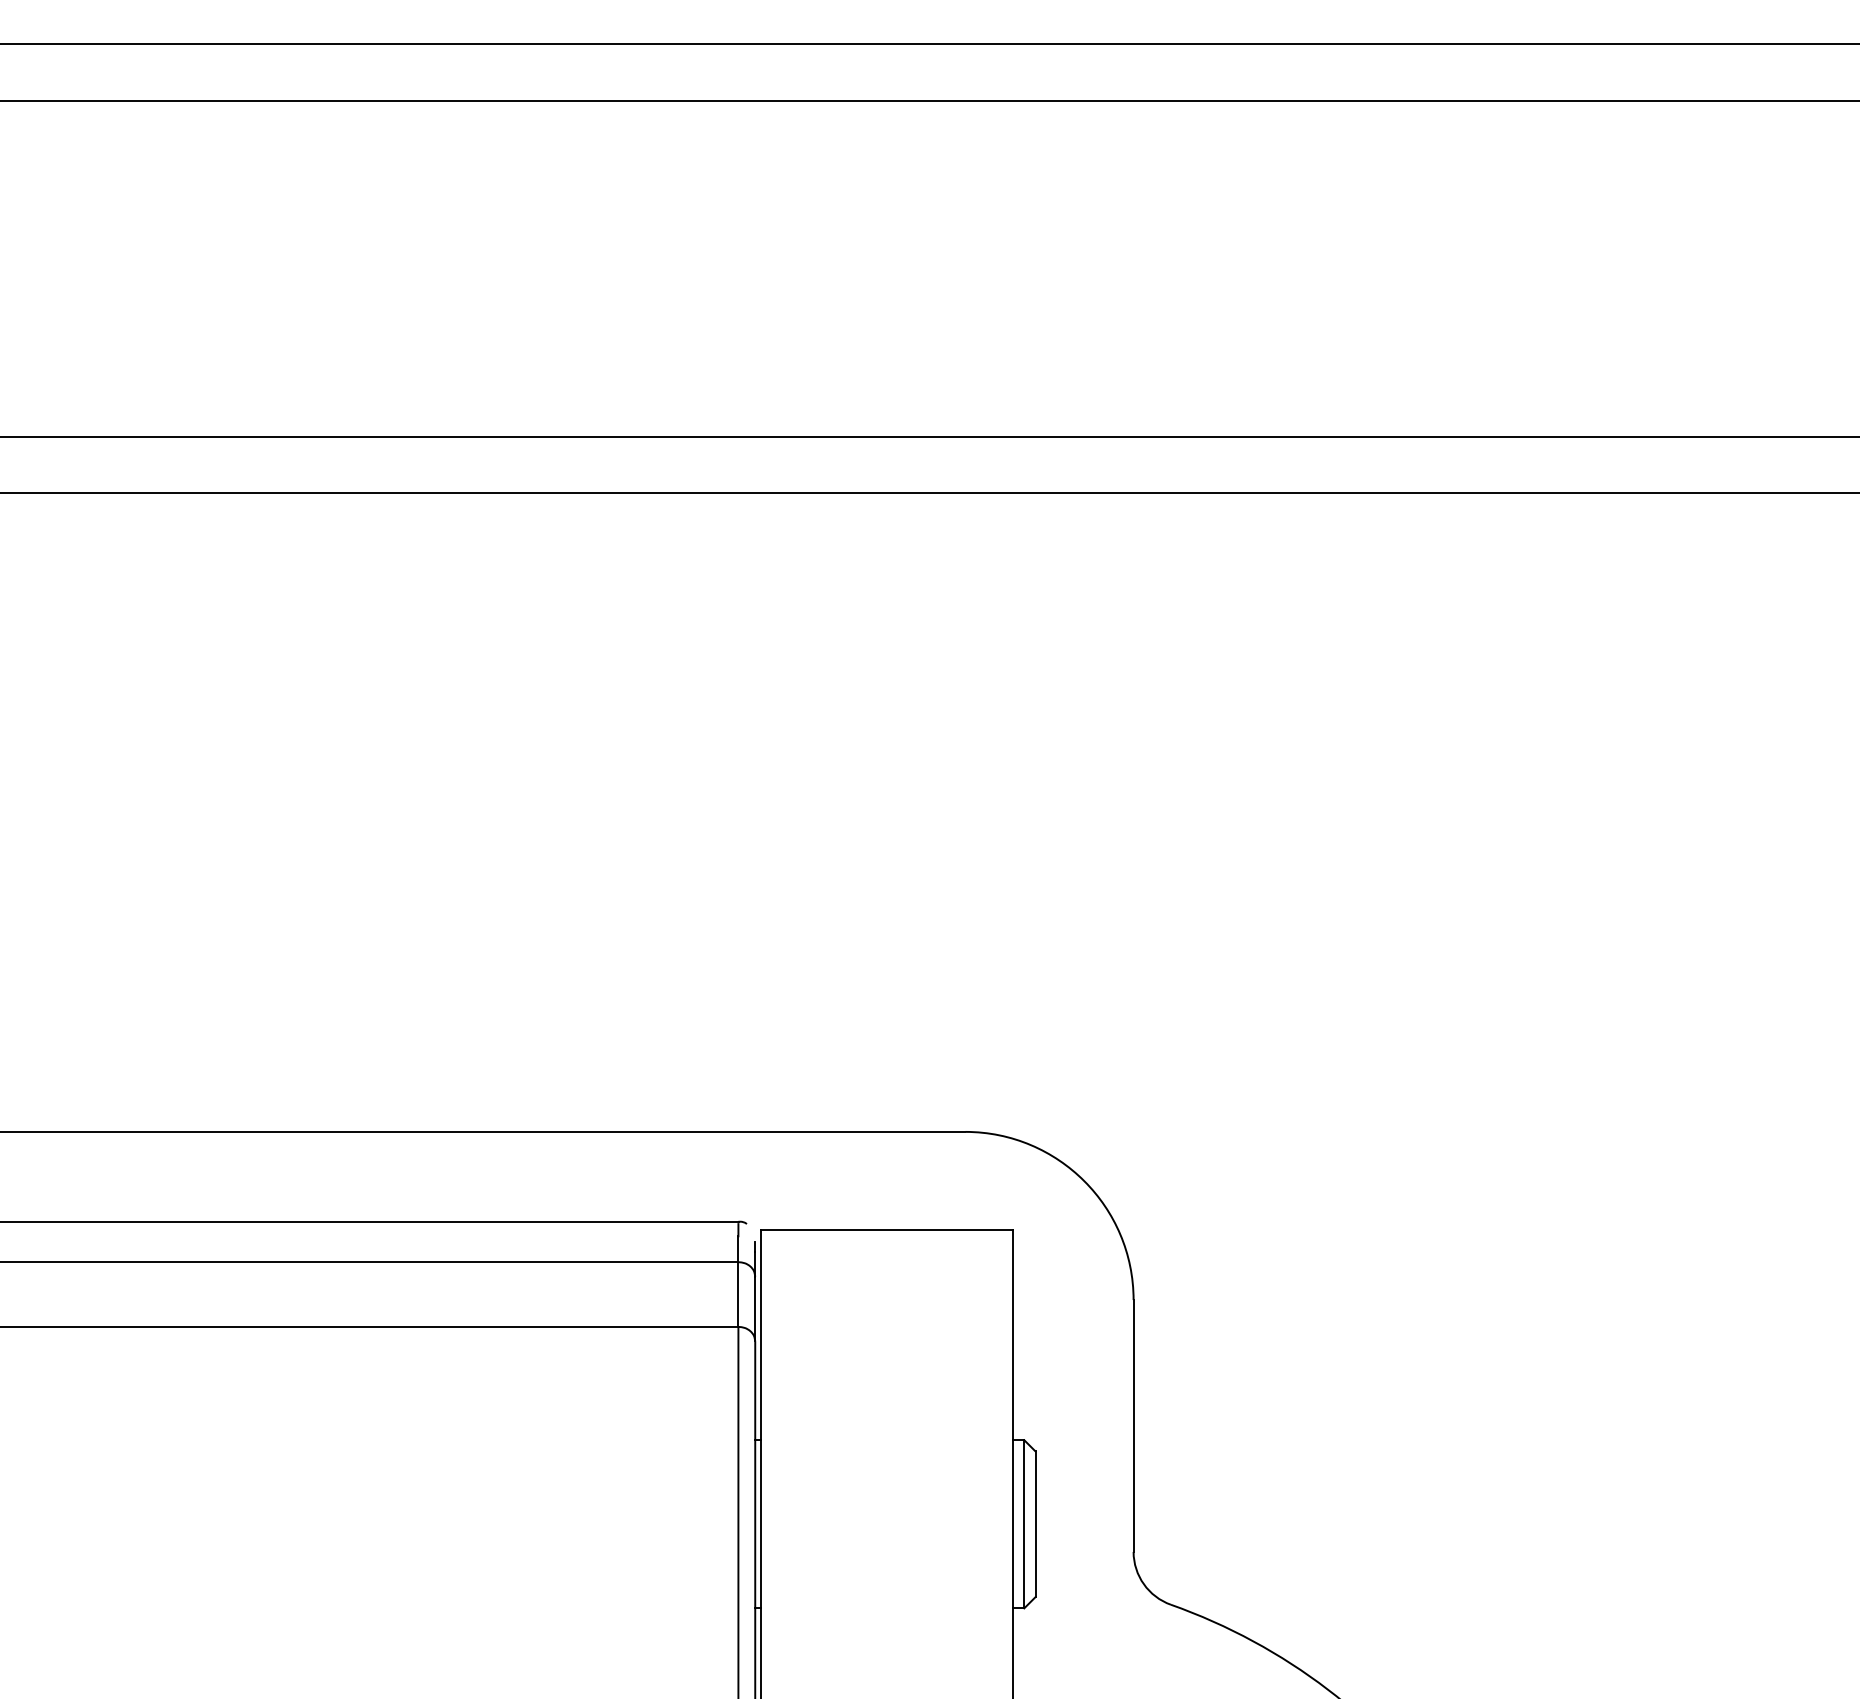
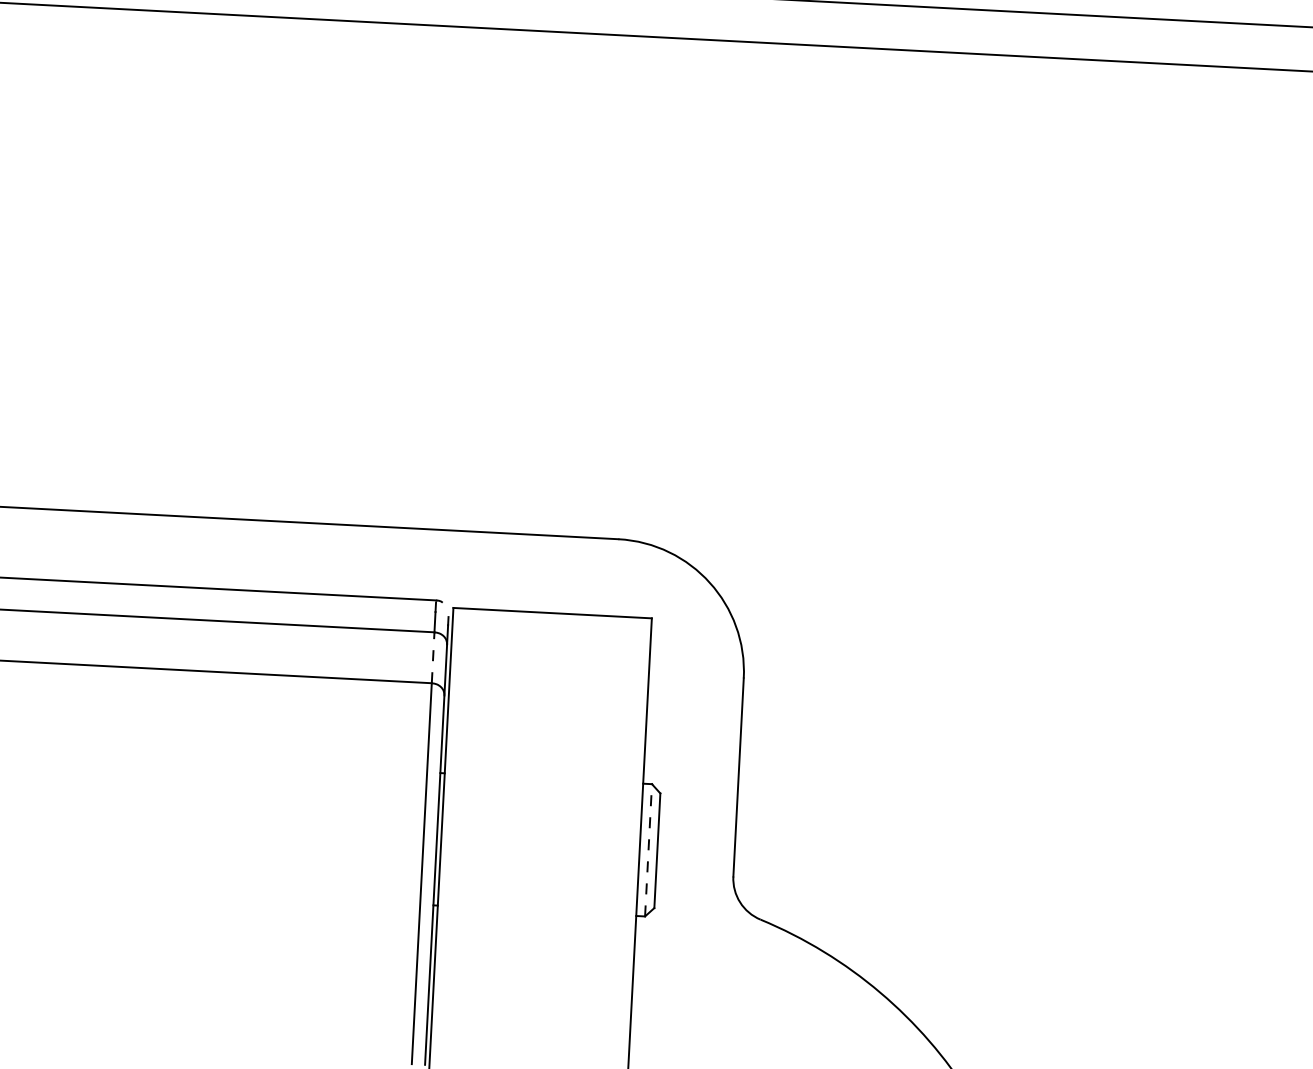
line: (738, 1294) -> (433, 657), solid -> dashed
line: (1024, 1523) -> (648, 849), solid -> dashed

